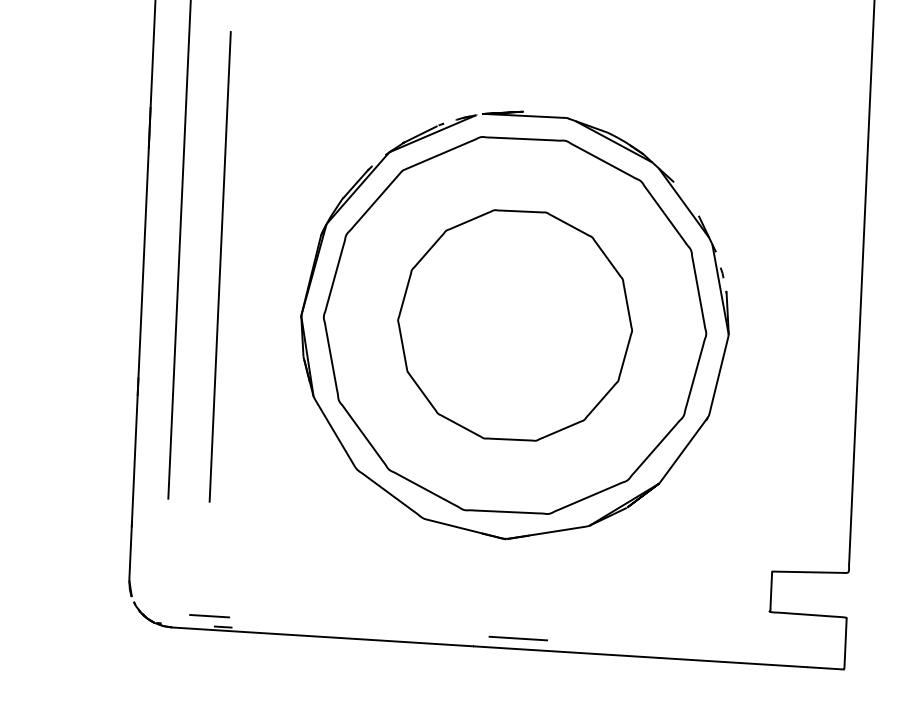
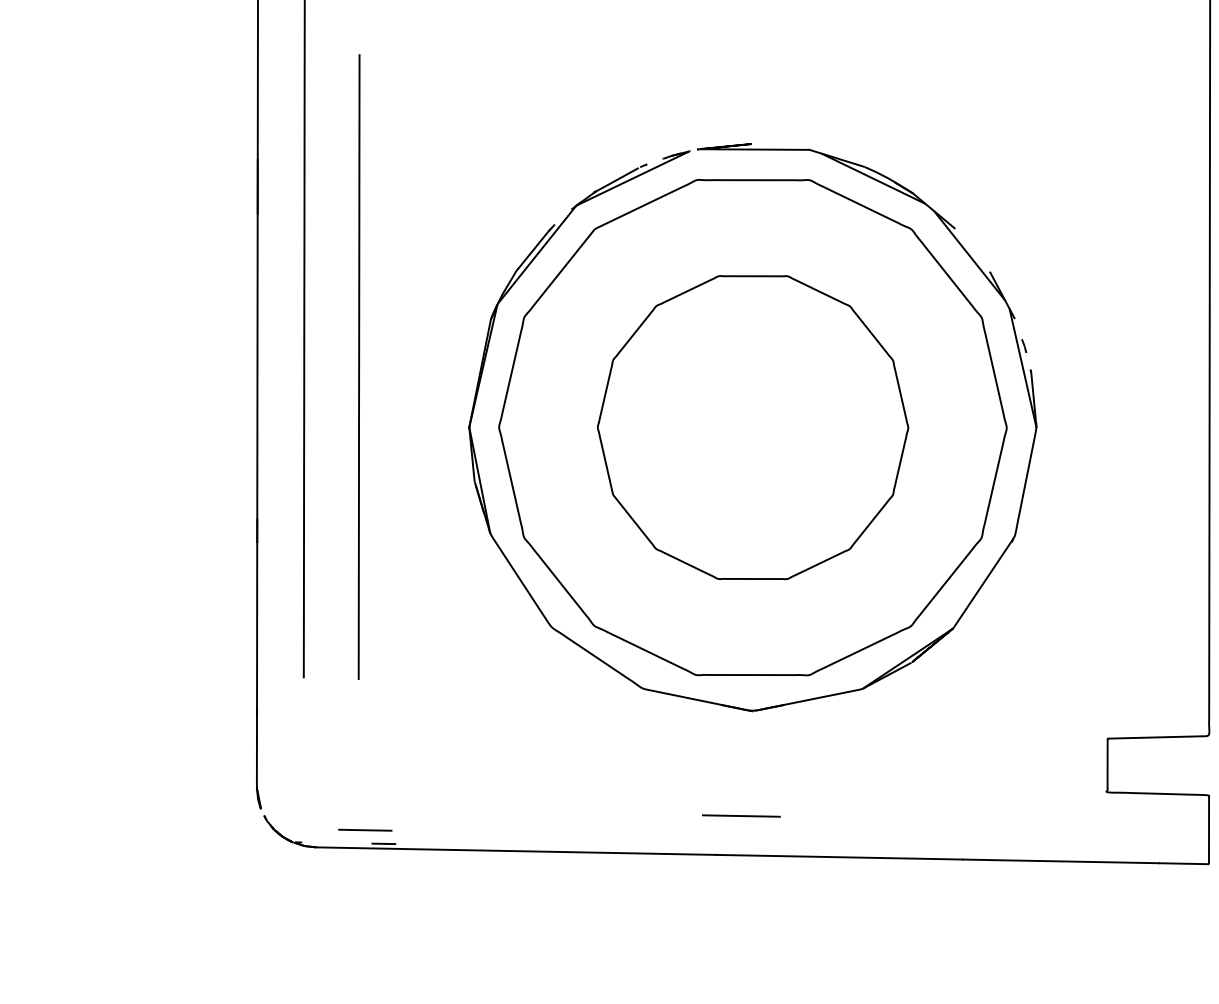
line: (518, 638) -> (741, 815), moved

